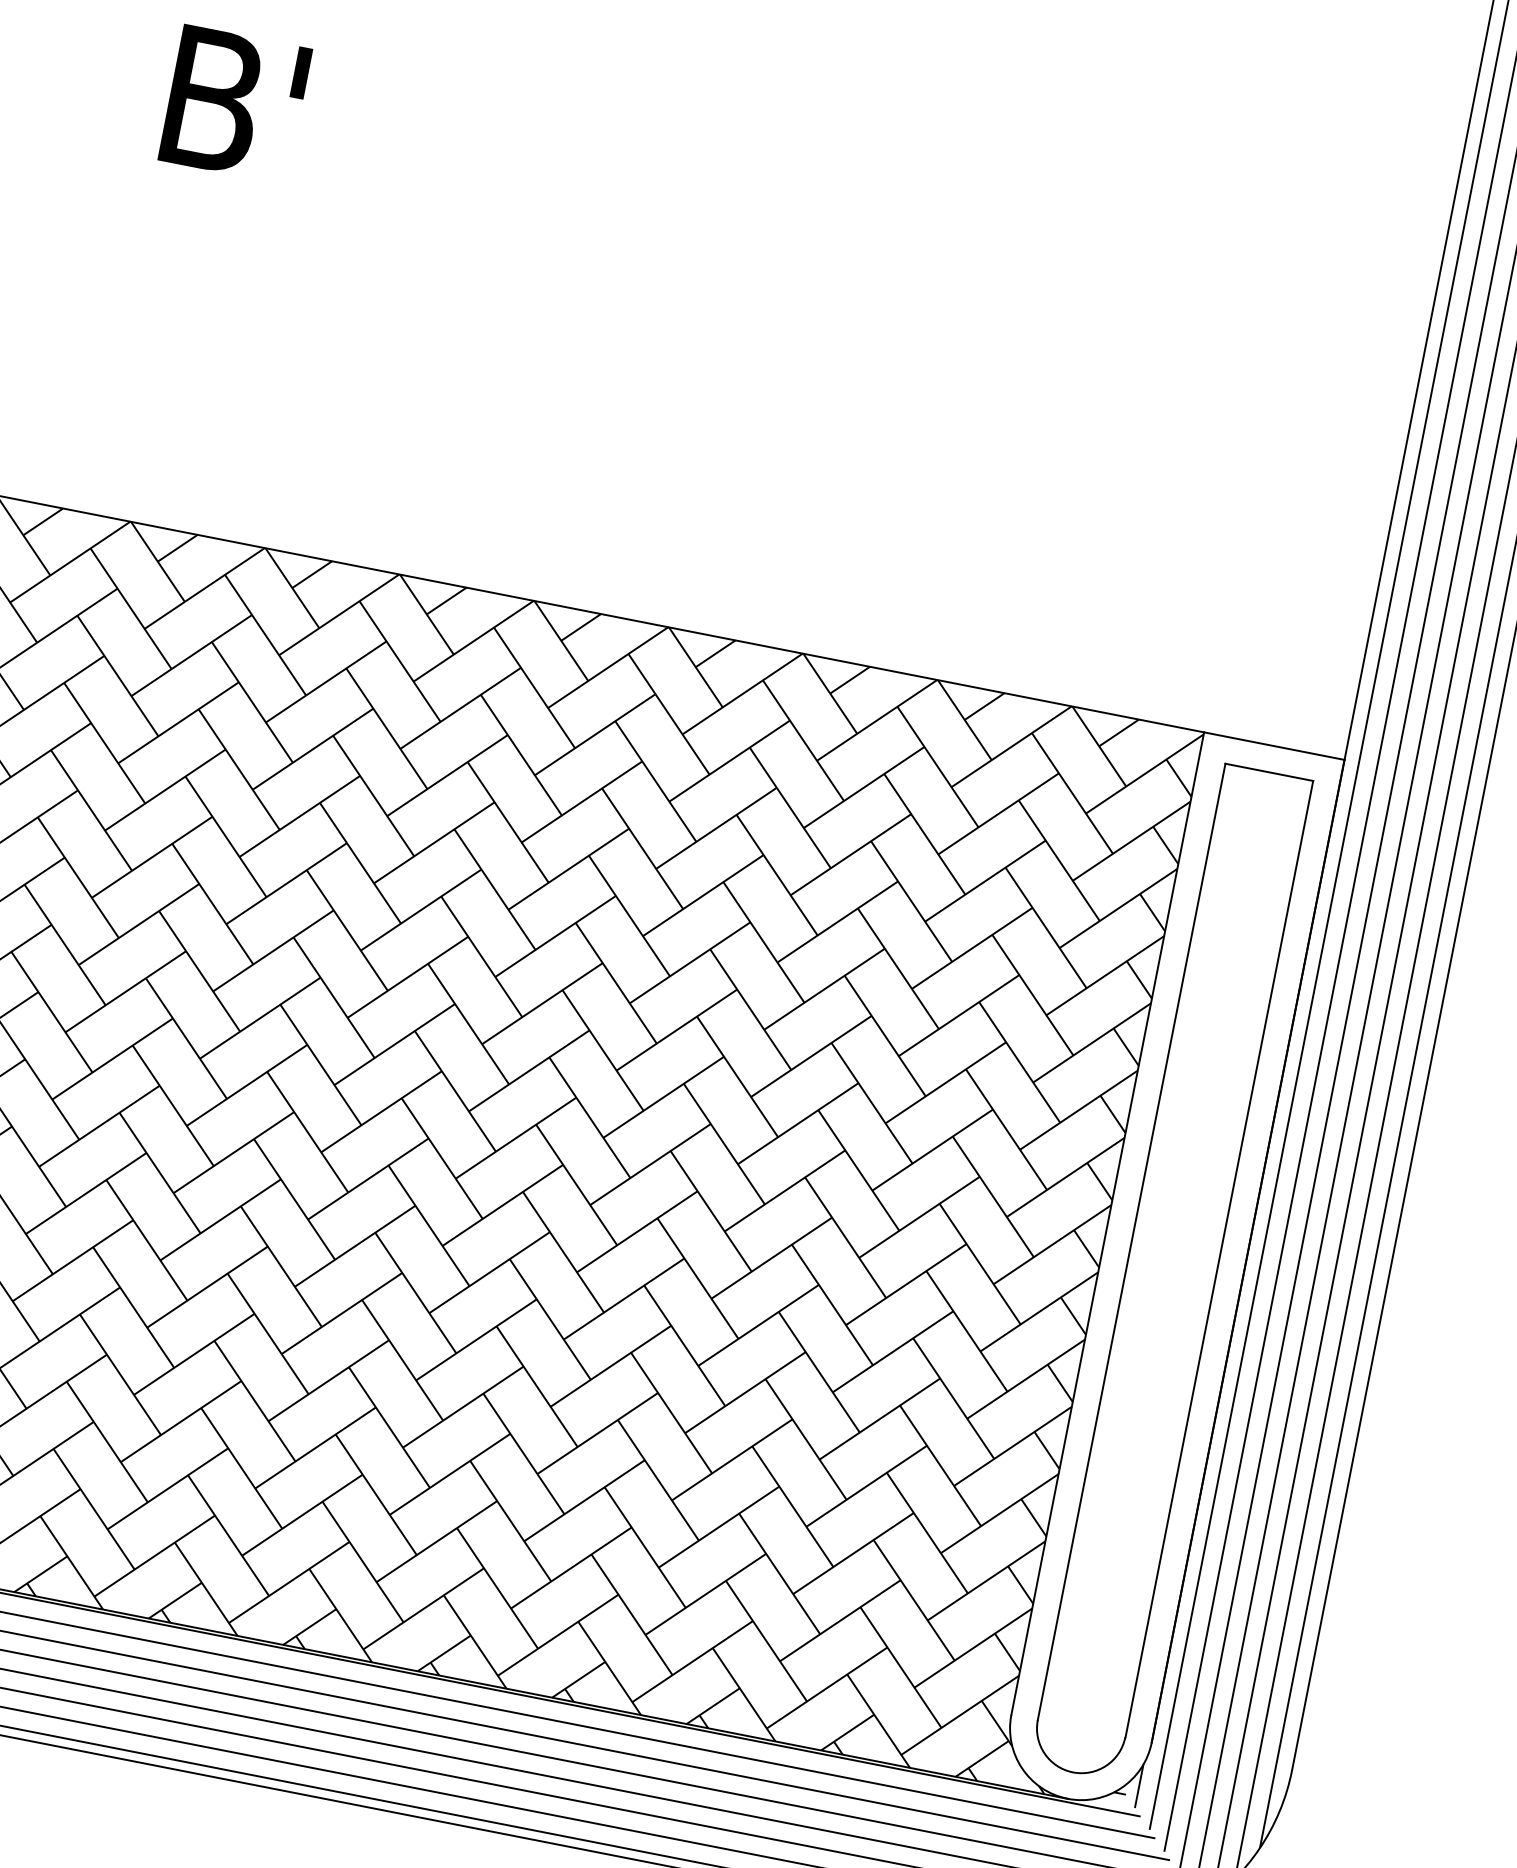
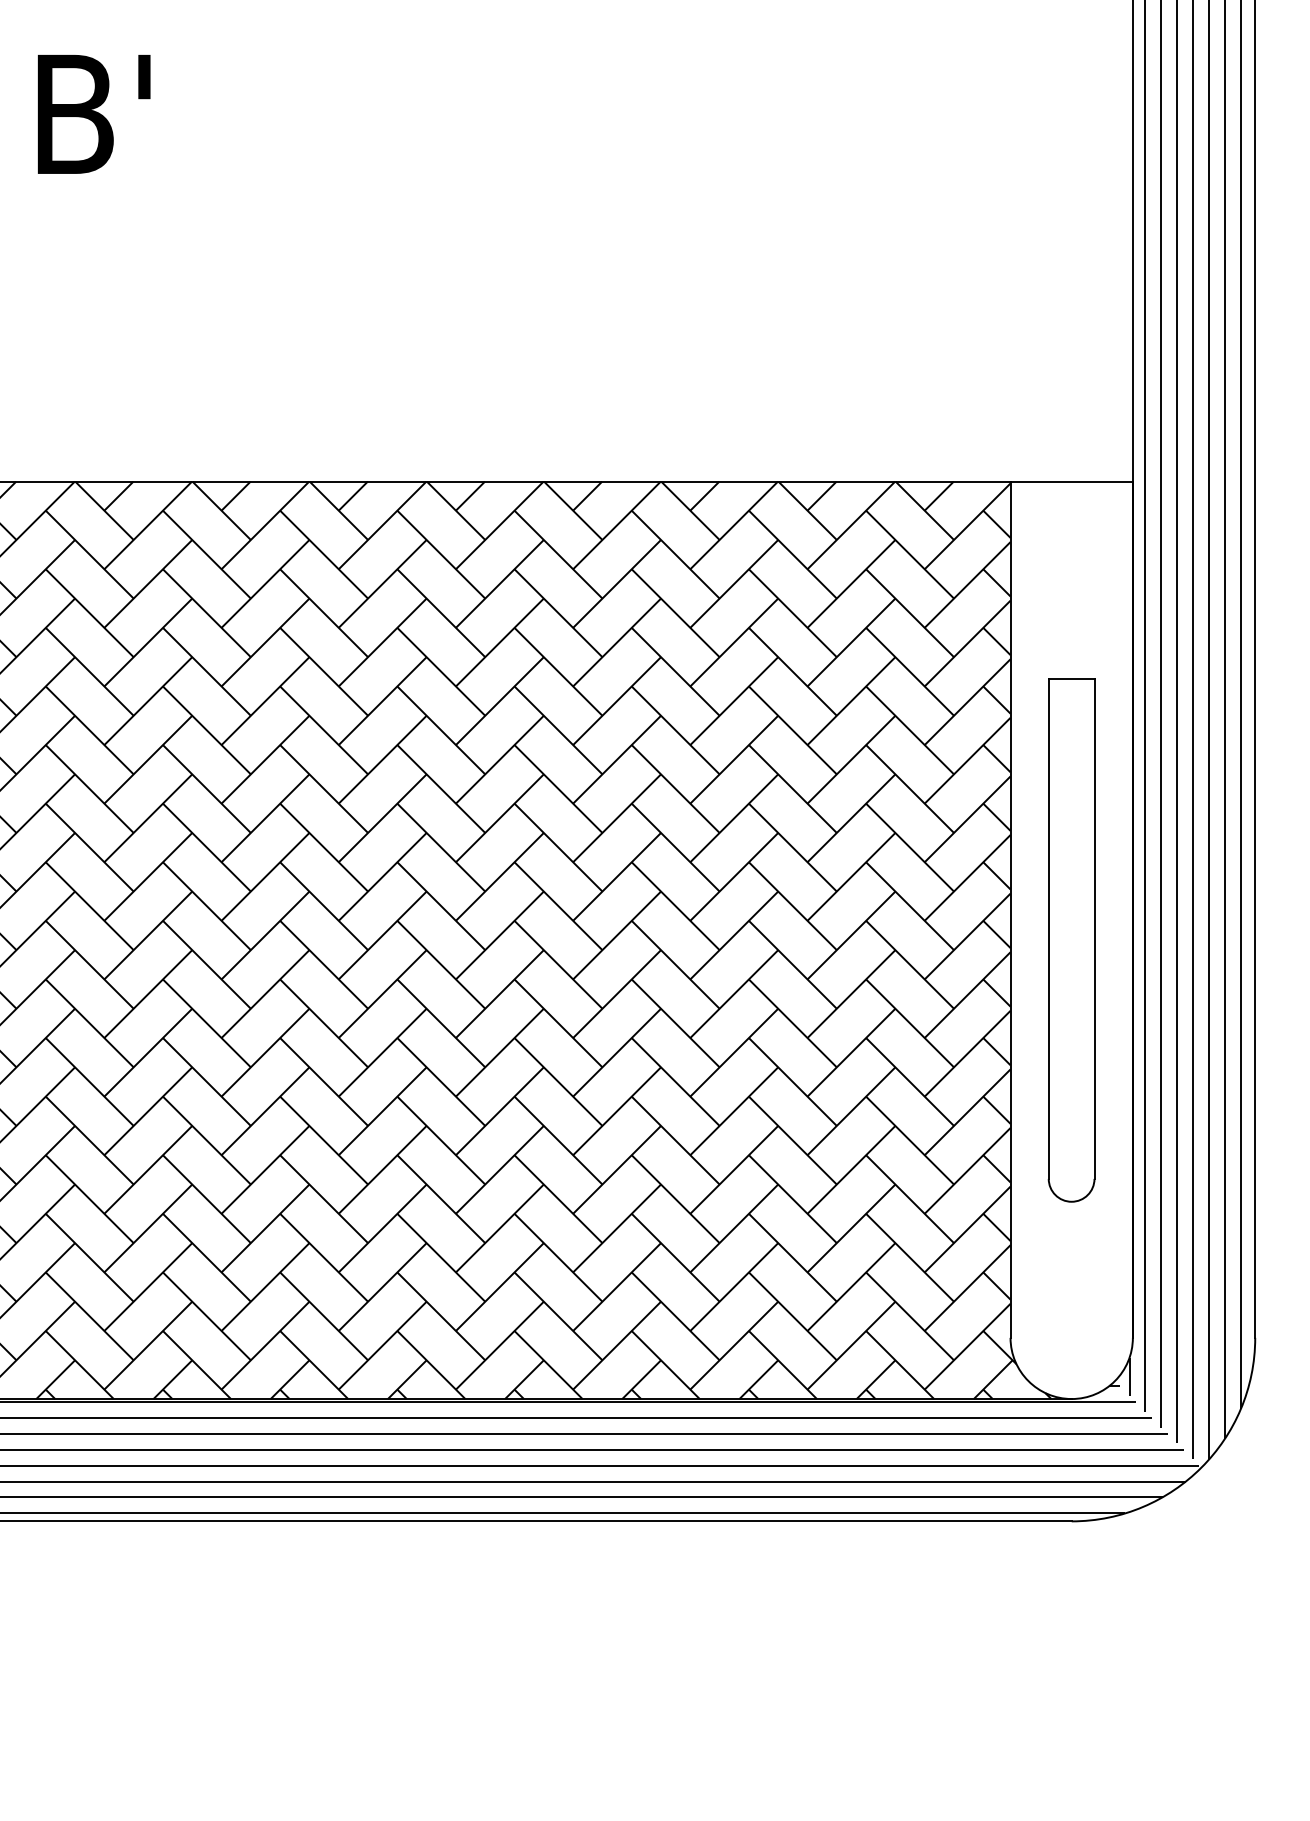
part: (1170, 1272) -> (1071, 940), size x0.6

